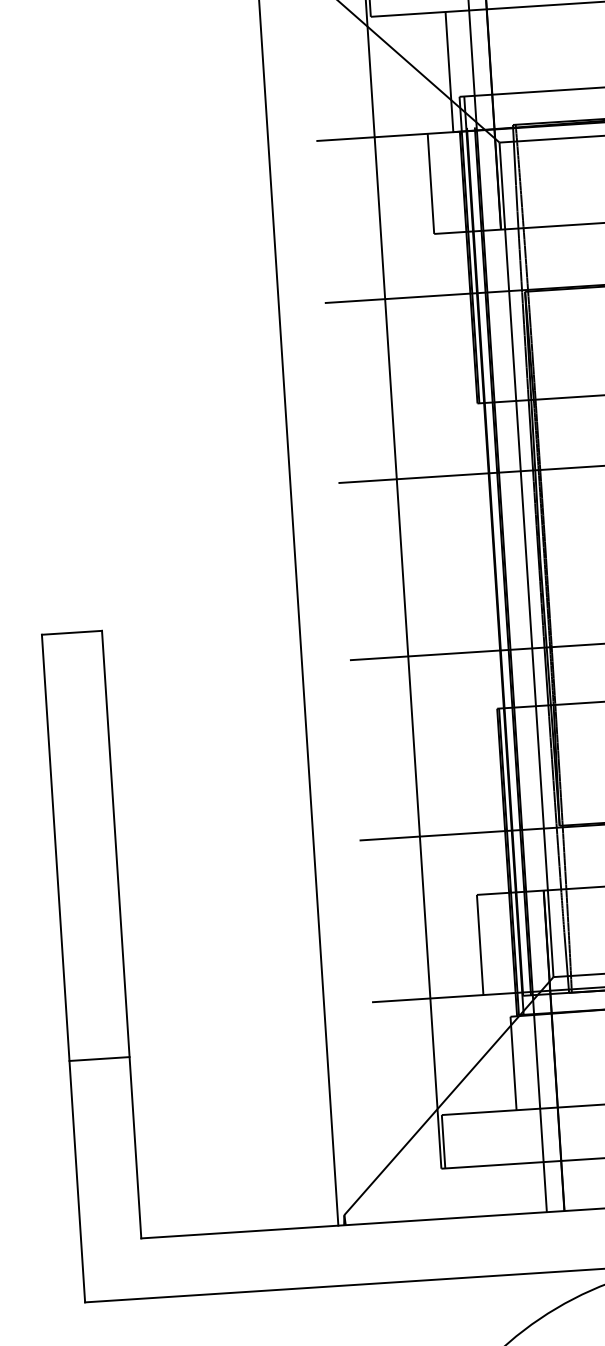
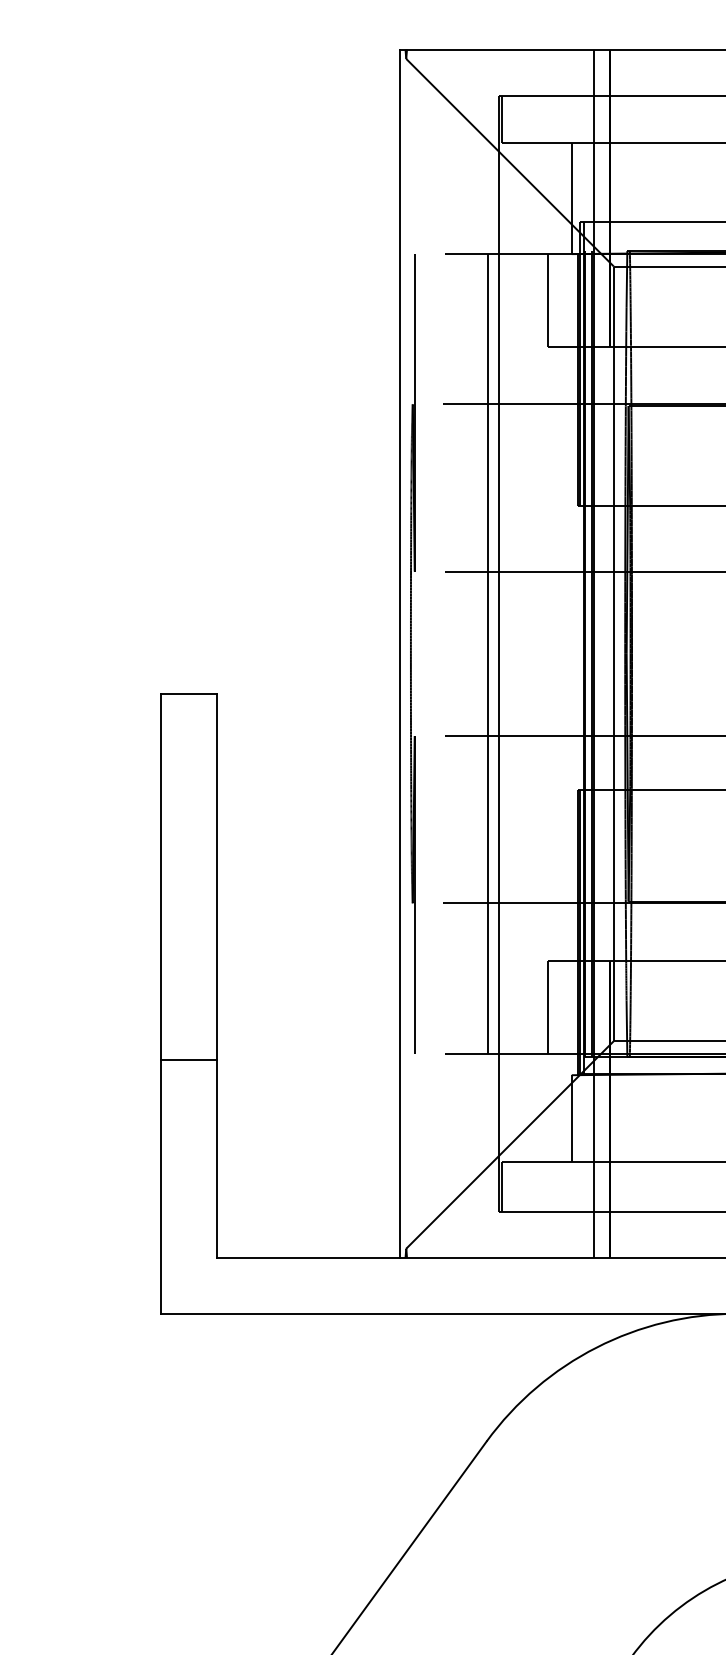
line: (391, 568) -> (488, 653), added
part: (309, 573) -> (412, 653), added
line: (99, 1058) -> (189, 1059), moved

